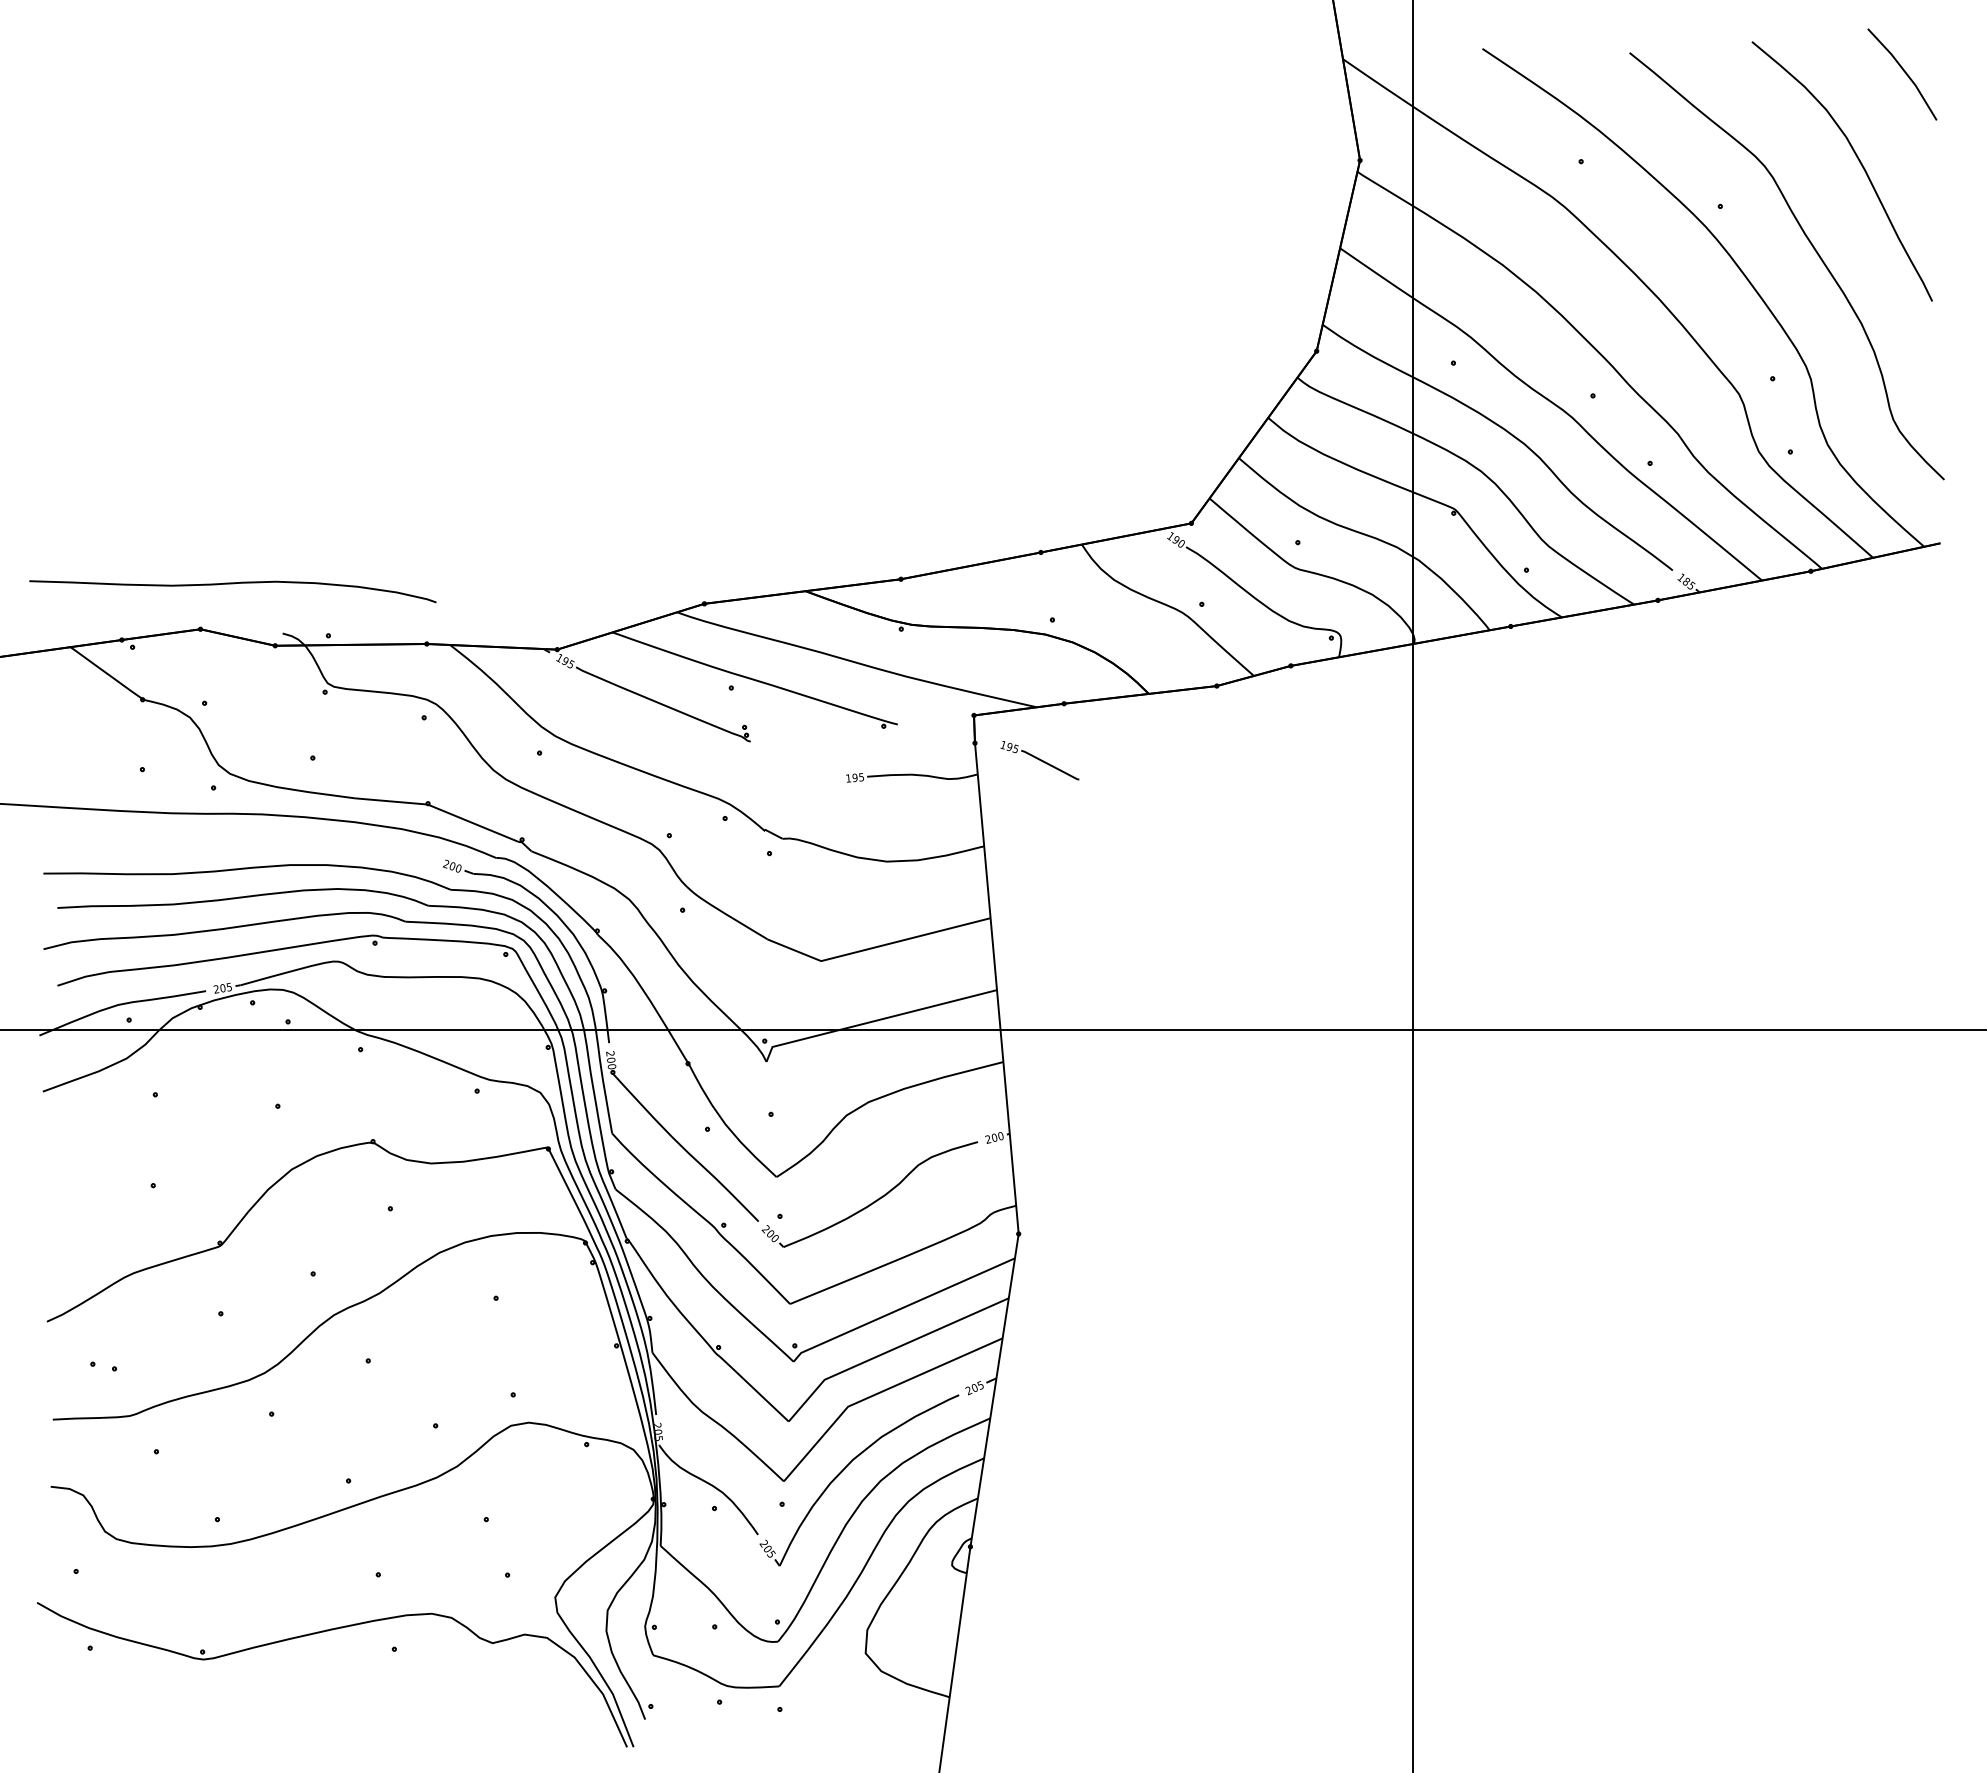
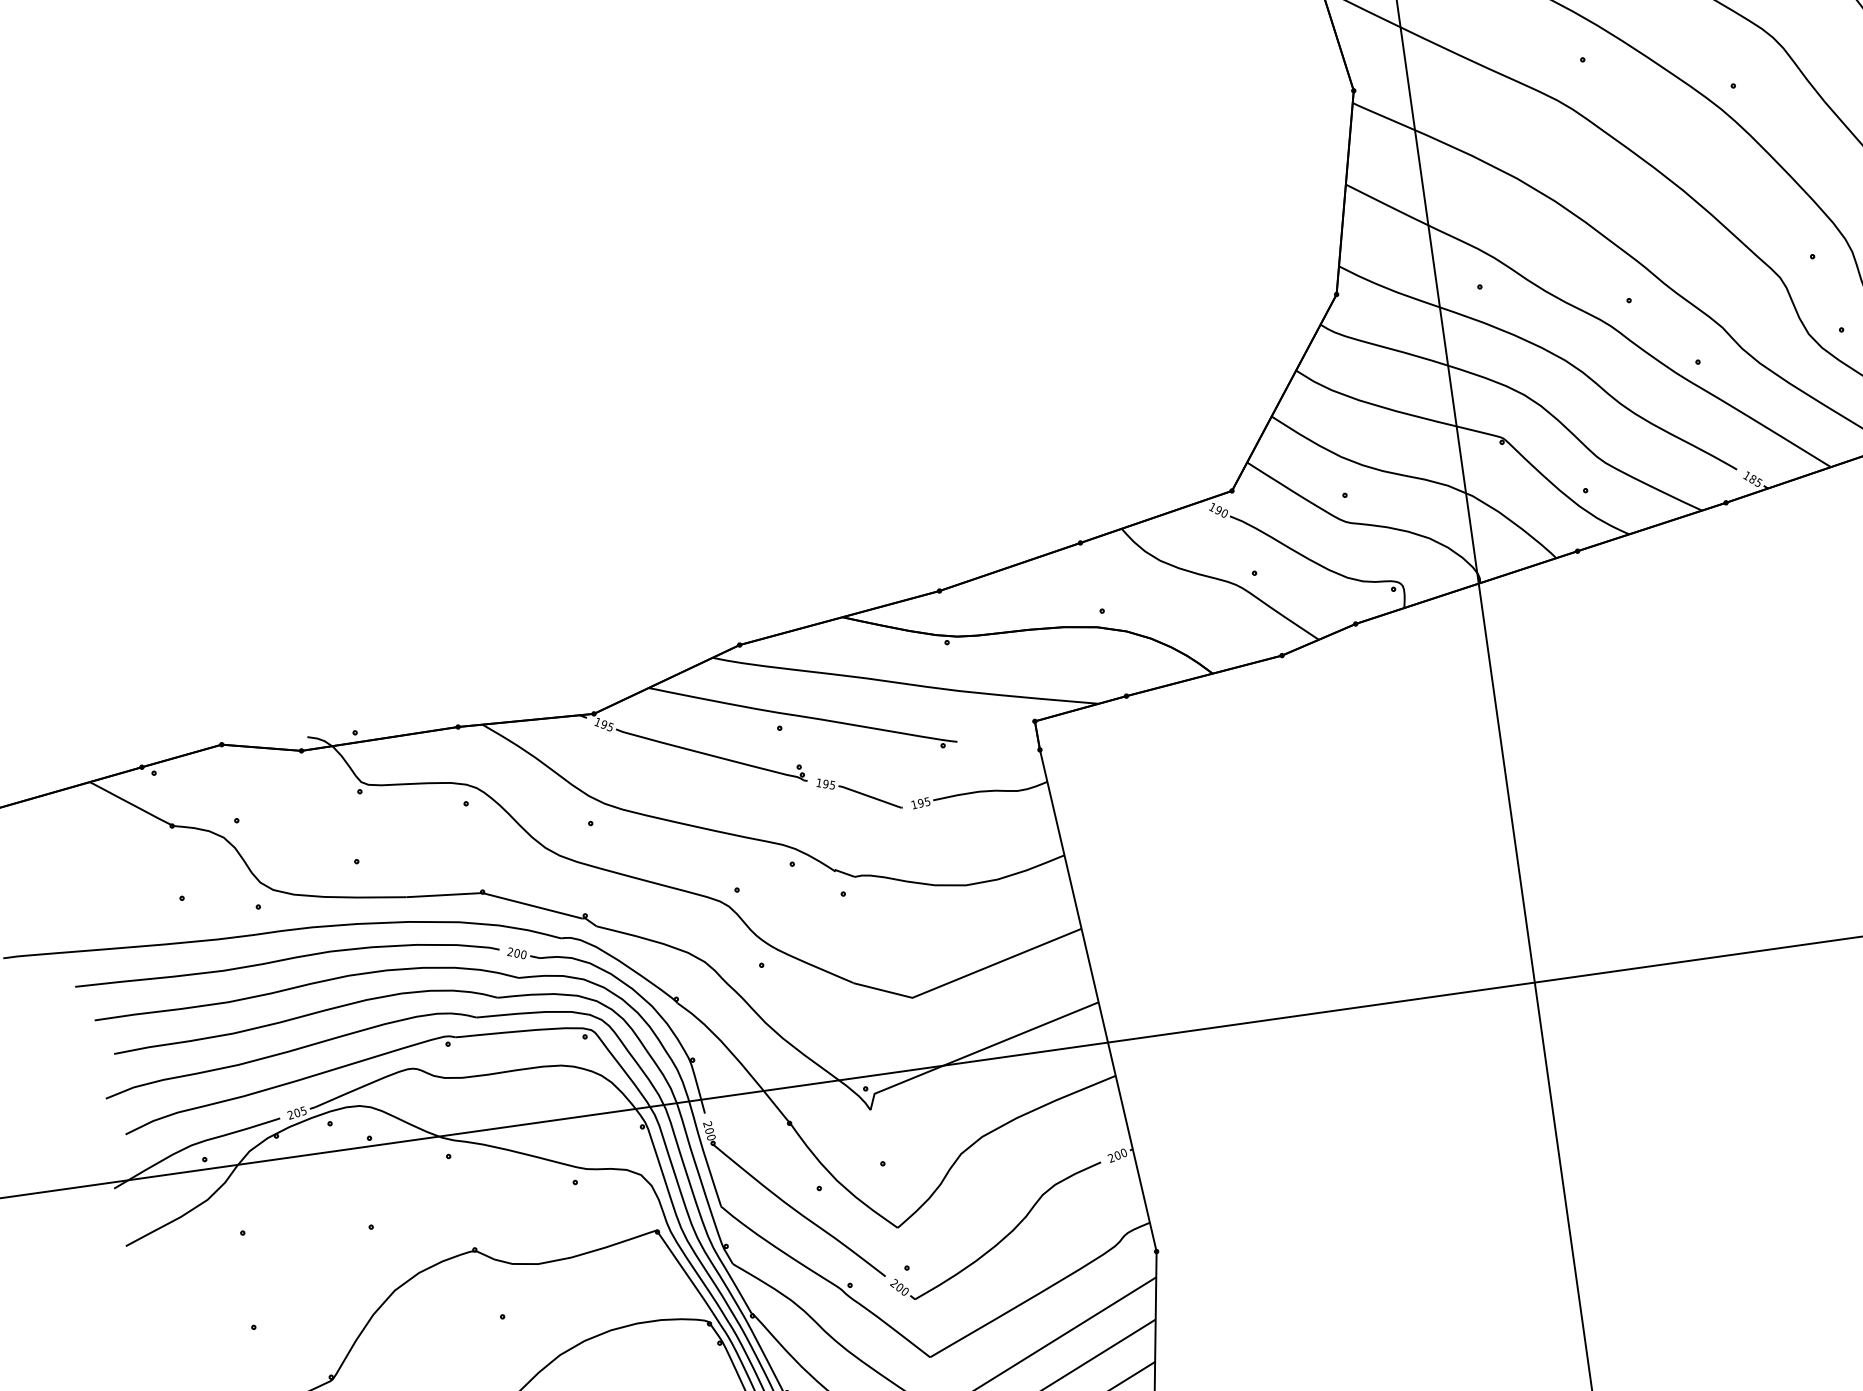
curve: (232, 584) -> (285, 960), moved
part: (1039, 760) -> (858, 793), moved

